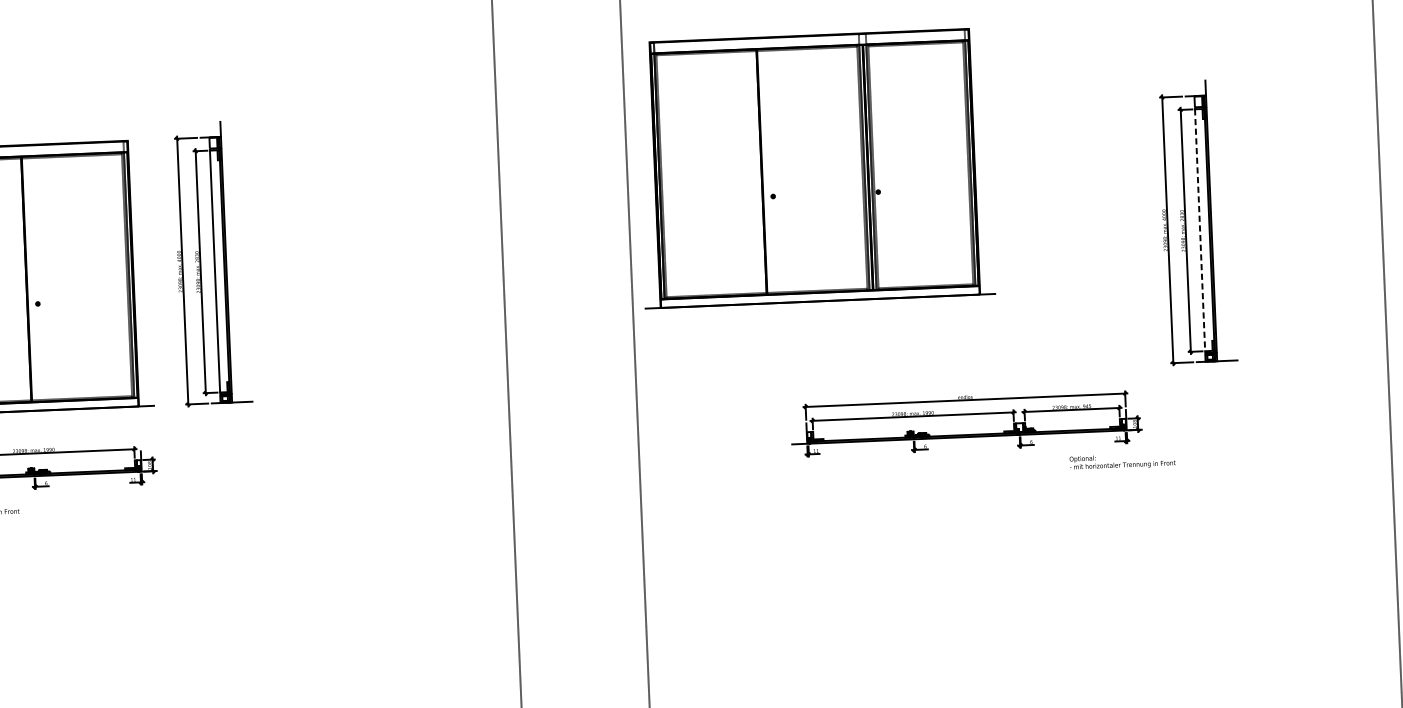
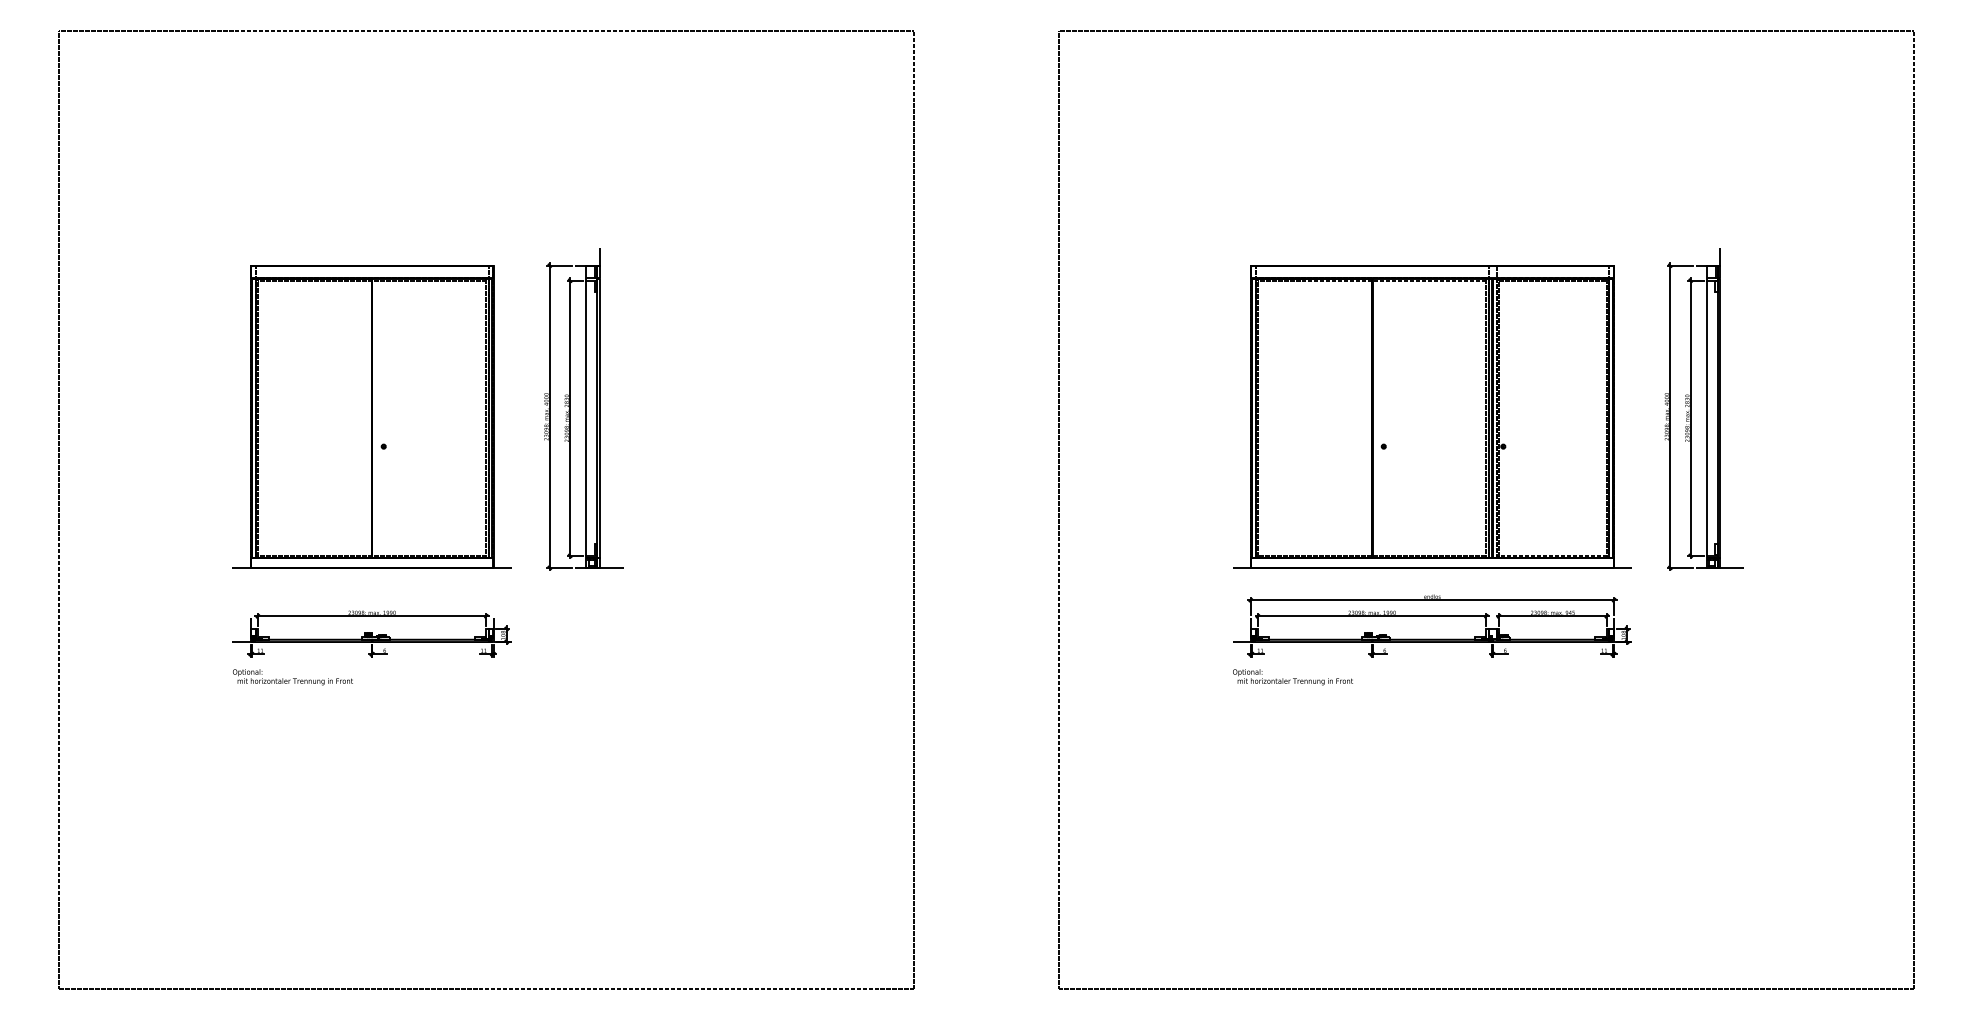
part: (814, 168) -> (1432, 416), moved
line: (1199, 230) -> (1706, 418), dashed -> solid
text: (1122, 461) -> (1292, 677), moved

